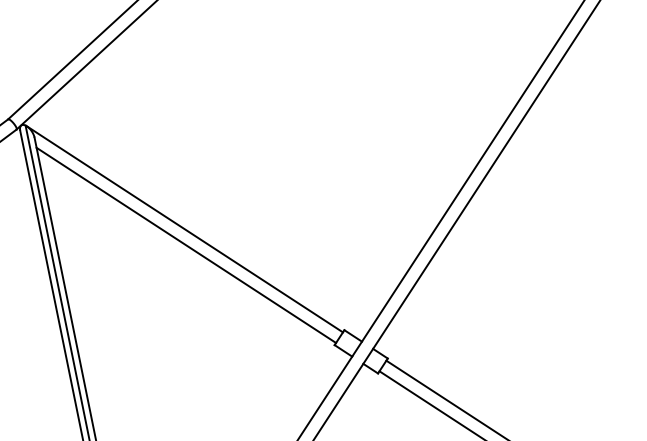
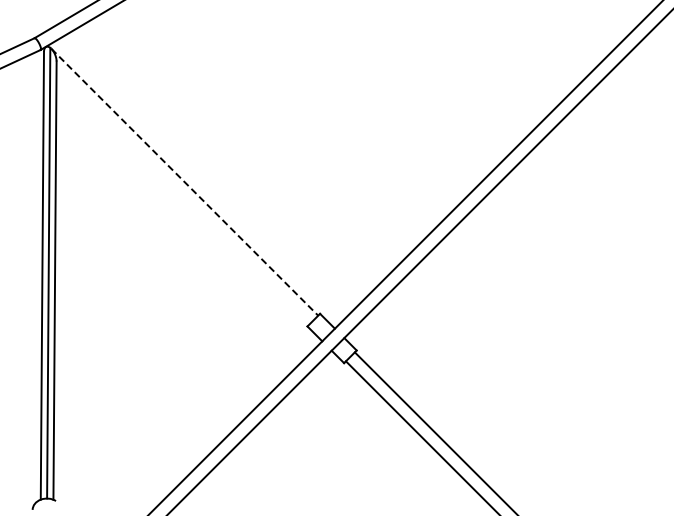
line: (184, 229) -> (184, 182), solid -> dashed
line: (185, 244) -> (182, 197), removed

